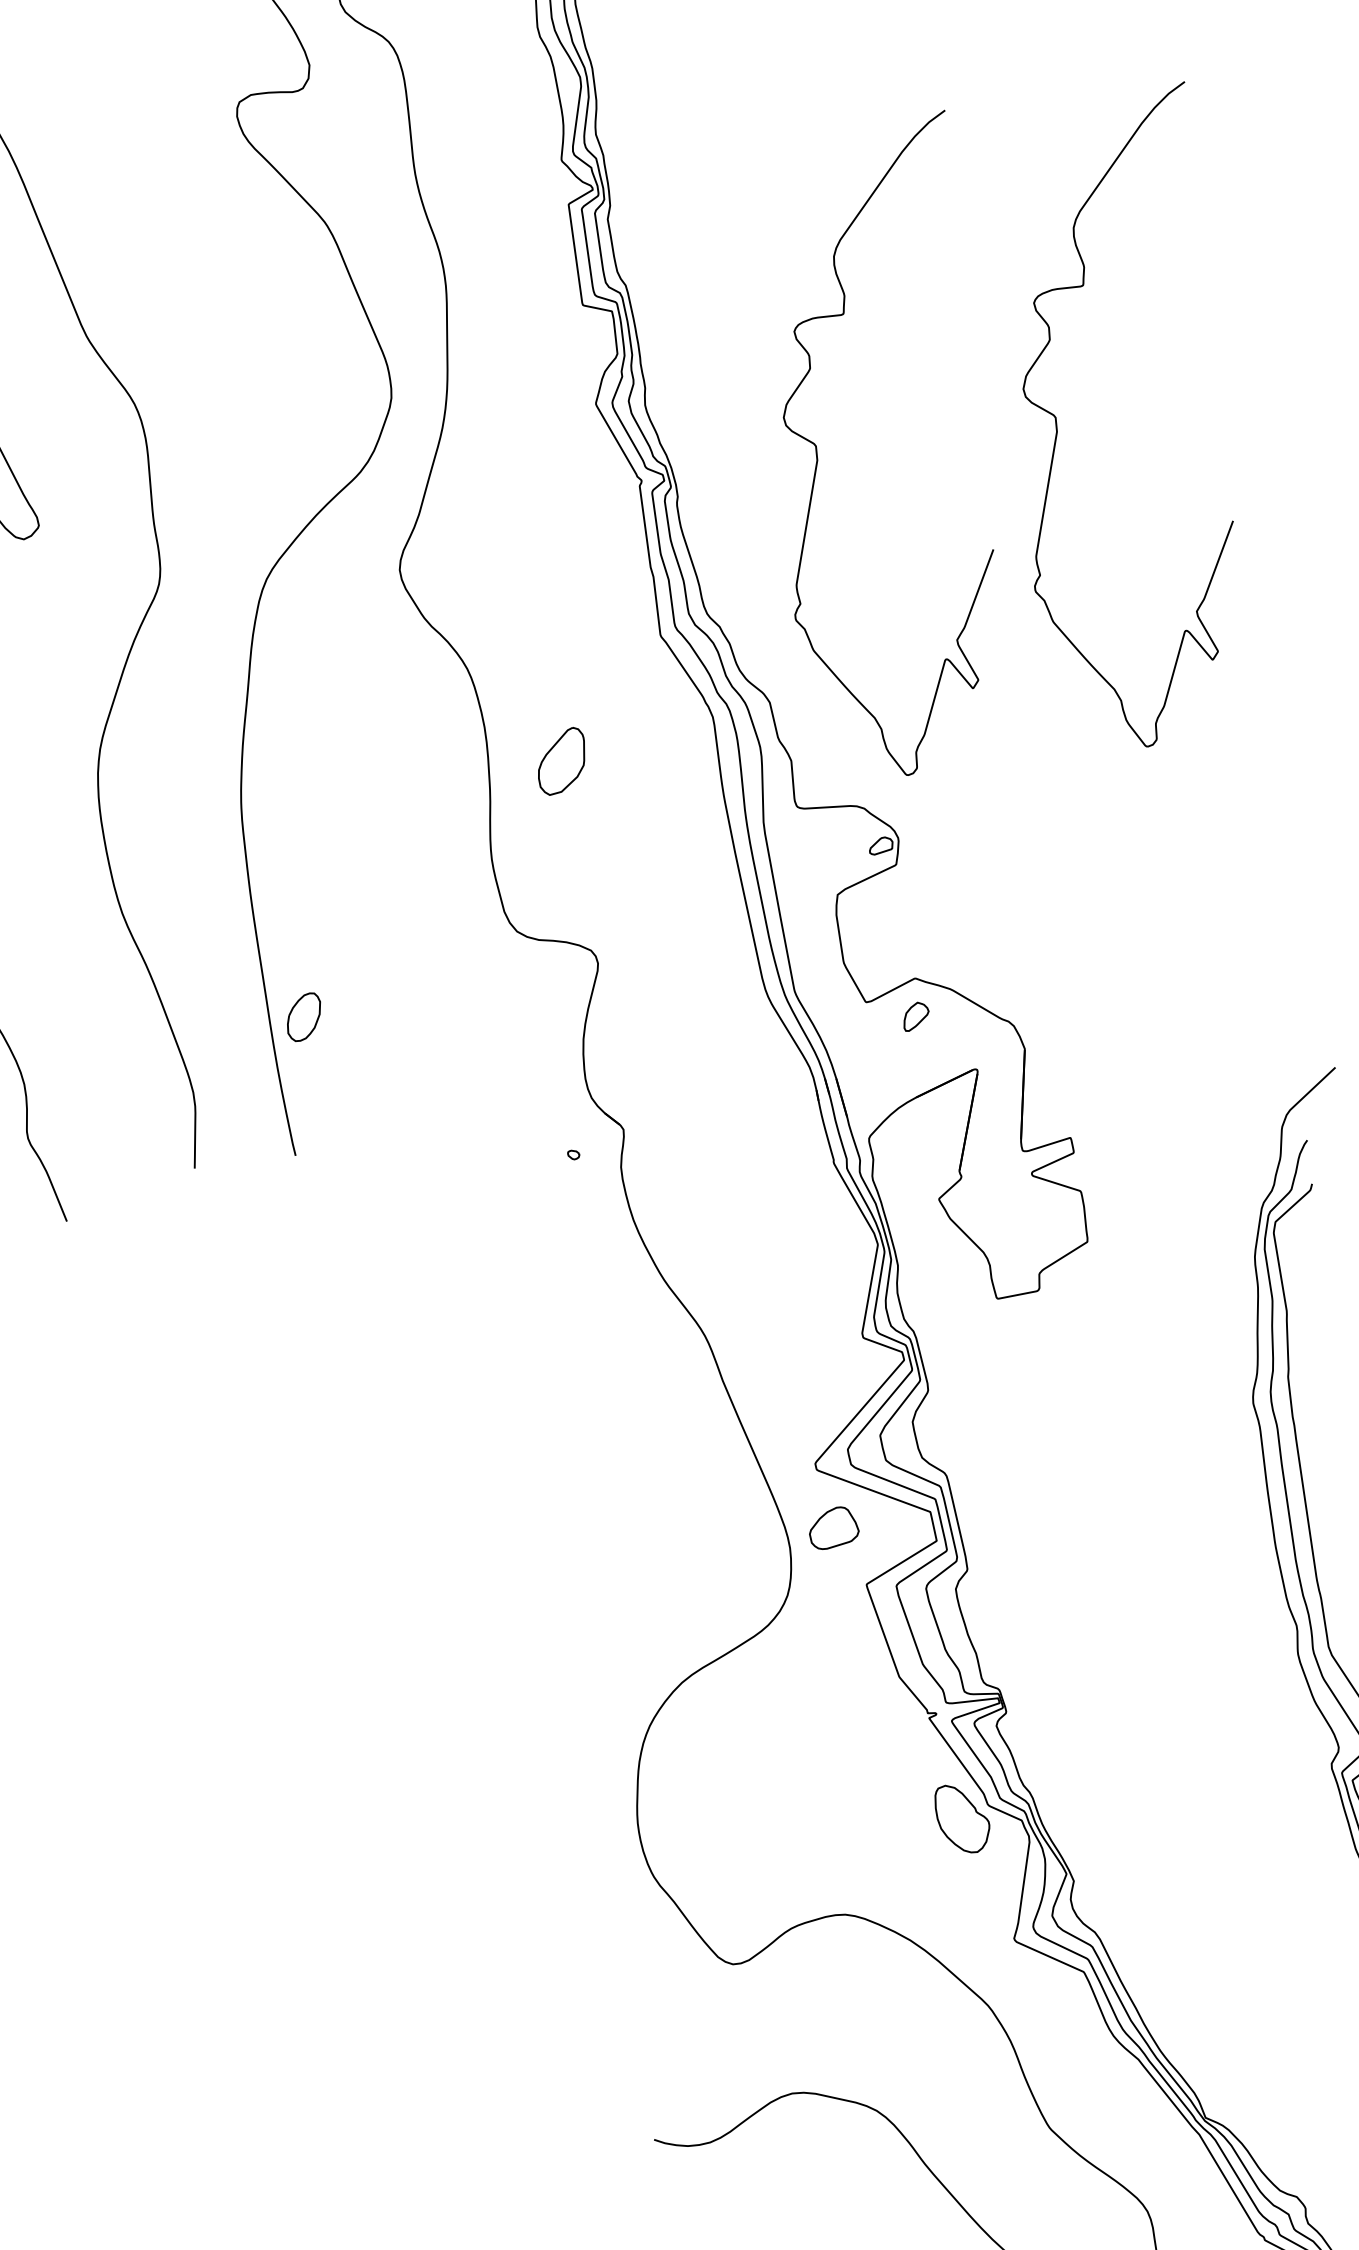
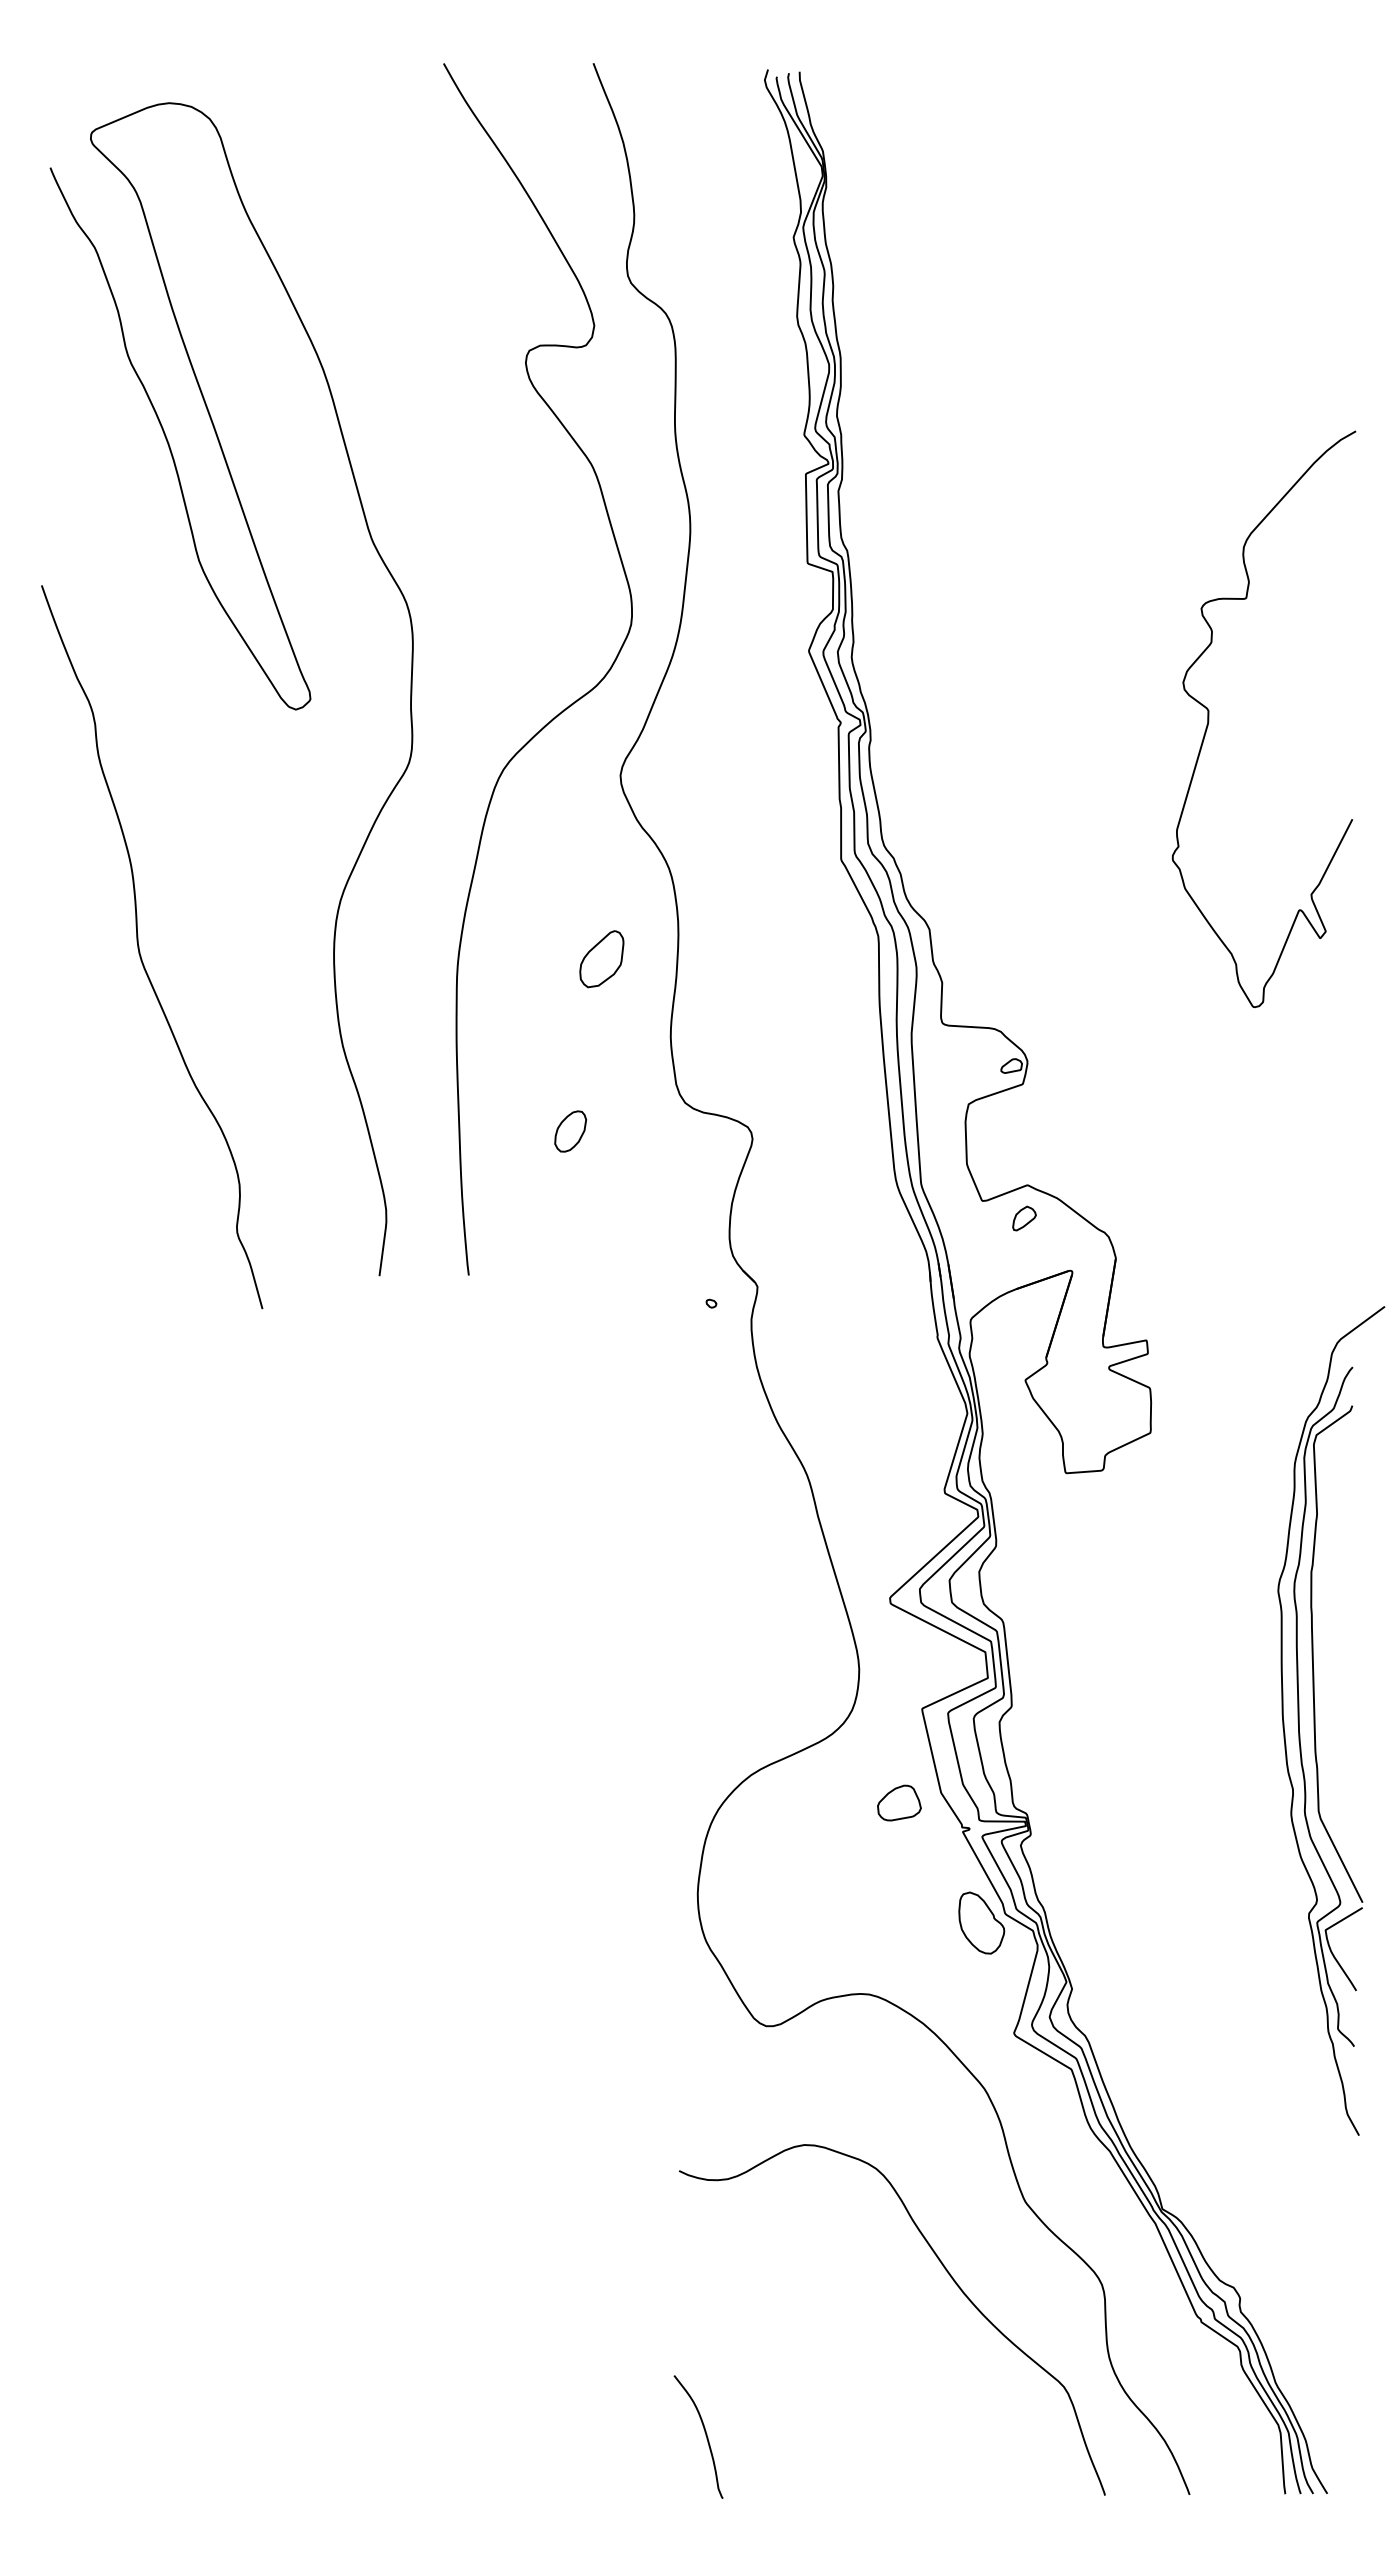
curve: (818, 455) -> (997, 719), removed
part: (561, 761) -> (601, 959), moved
part: (303, 1017) -> (570, 1131), moved
part: (833, 1527) -> (899, 1802), moved

